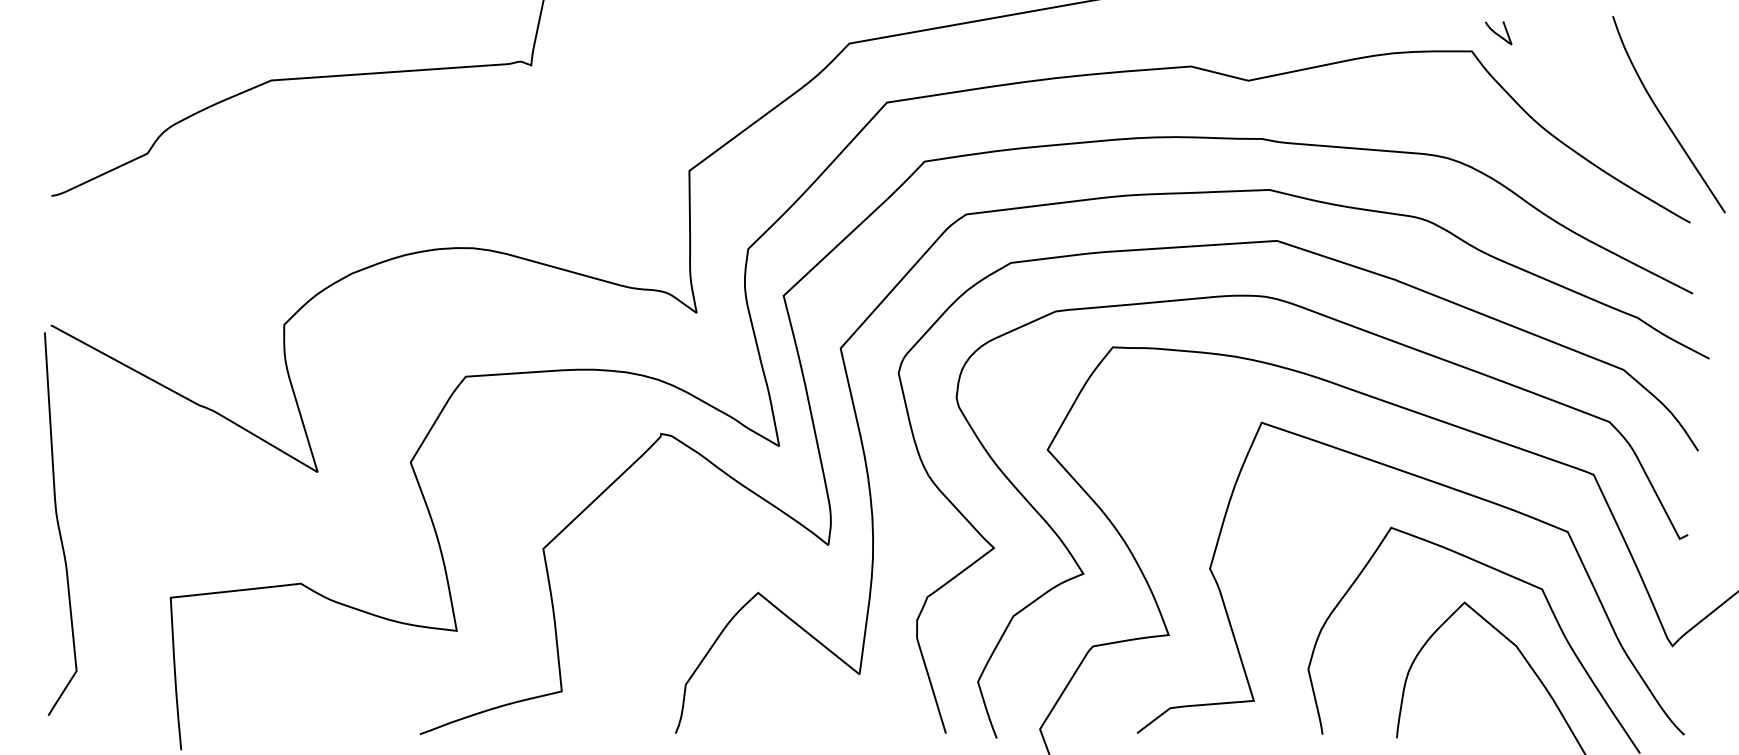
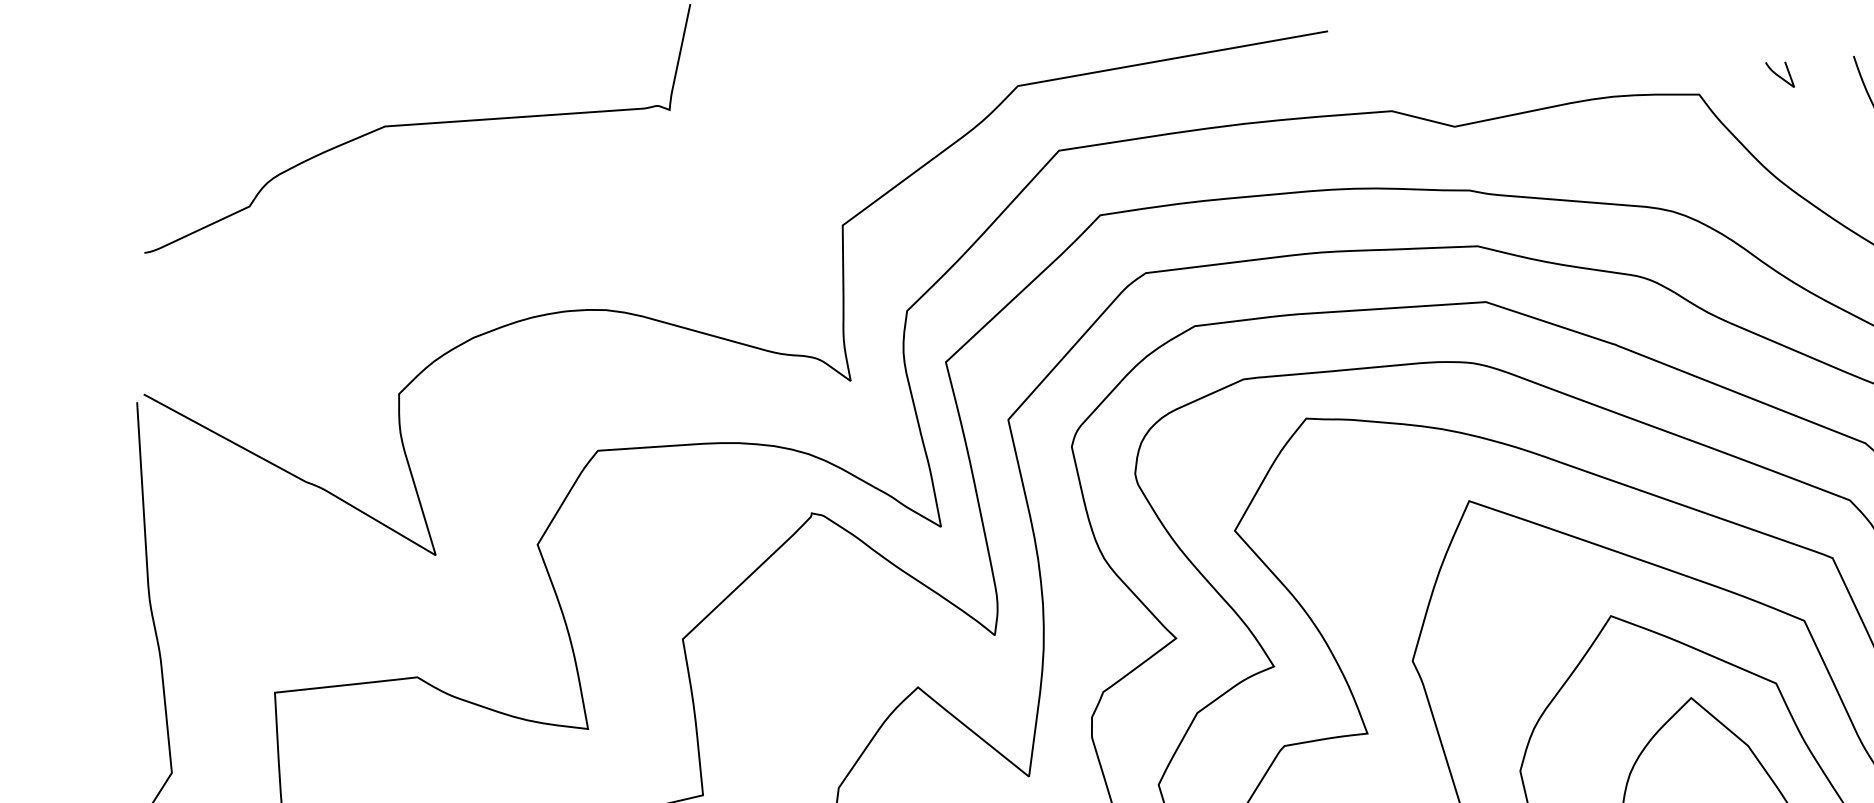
curve: (1497, 33) -> (1778, 75), moved

